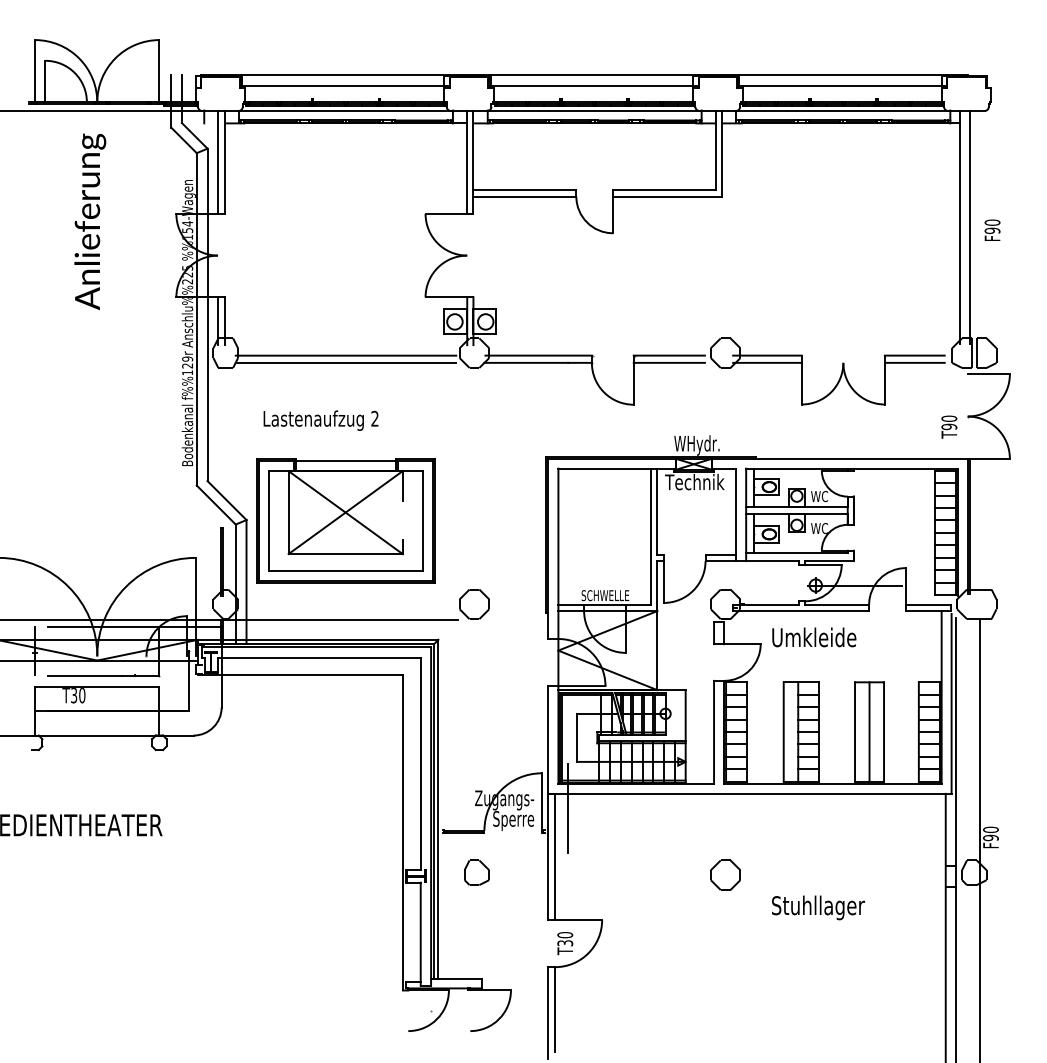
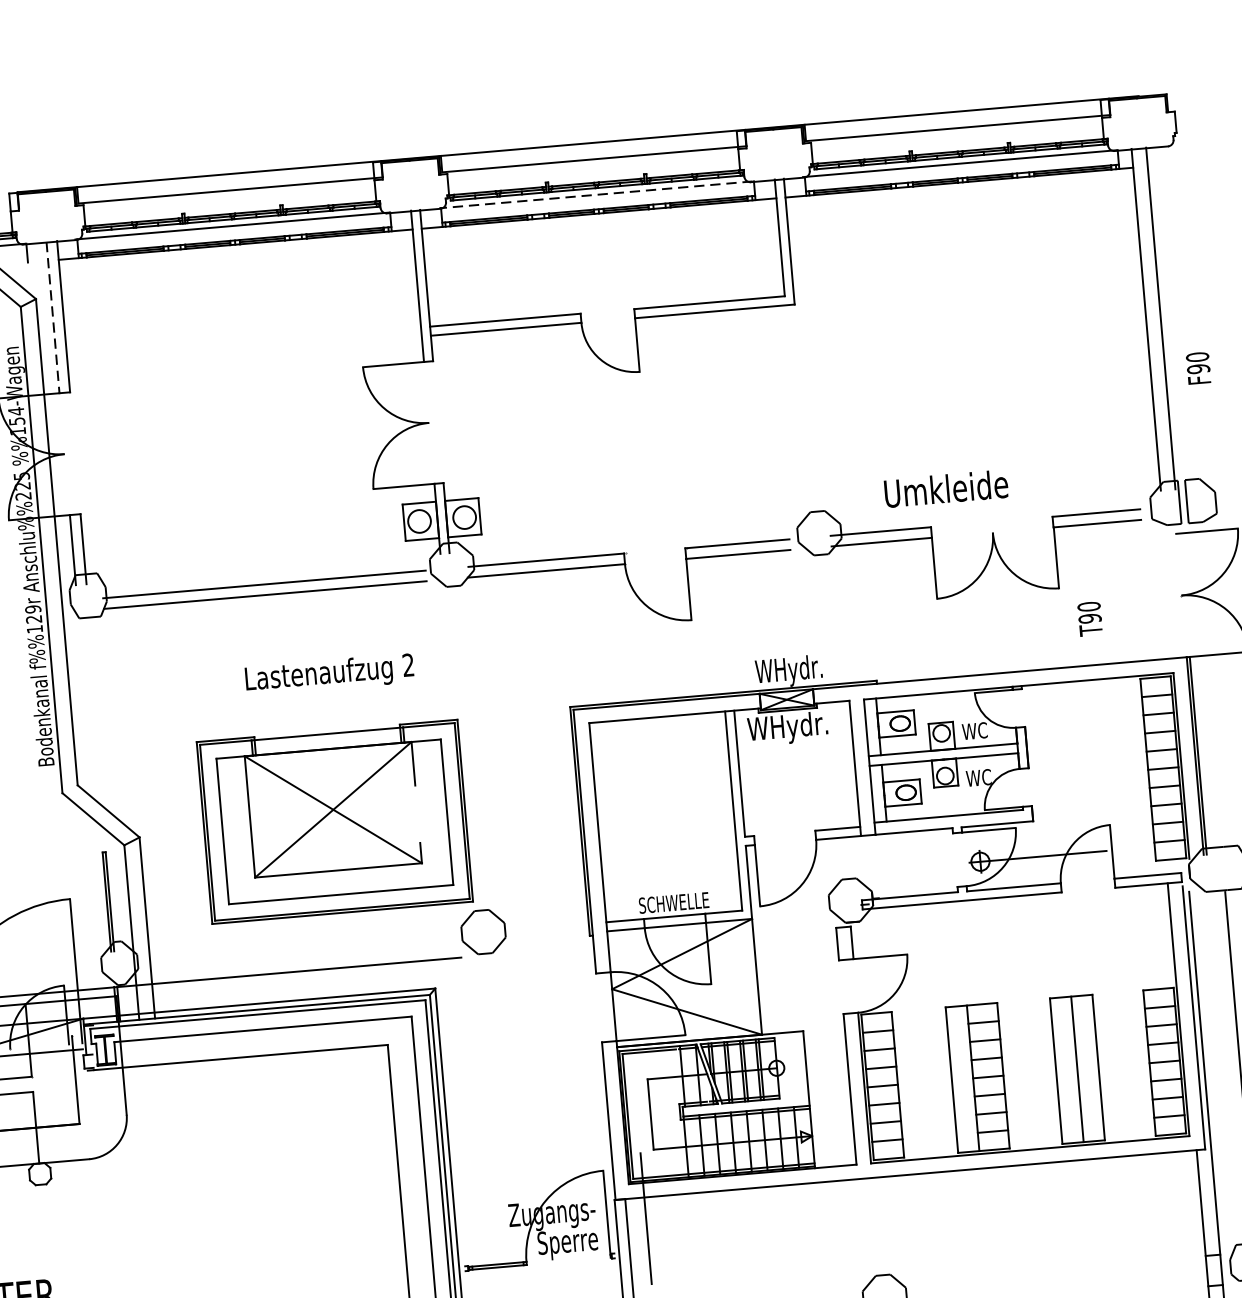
line: (593, 110) -> (595, 194), solid -> dashed
line: (218, 162) -> (53, 317), solid -> dashed
text: (992, 229) -> (1198, 367), moved
text: (320, 420) -> (328, 674), moved
text: (949, 426) -> (1090, 618), moved
text: (694, 483) -> (790, 727), Technik -> WHydr.
part: (345, 520) -> (334, 821), moved
text: (814, 637) -> (946, 488), moved

